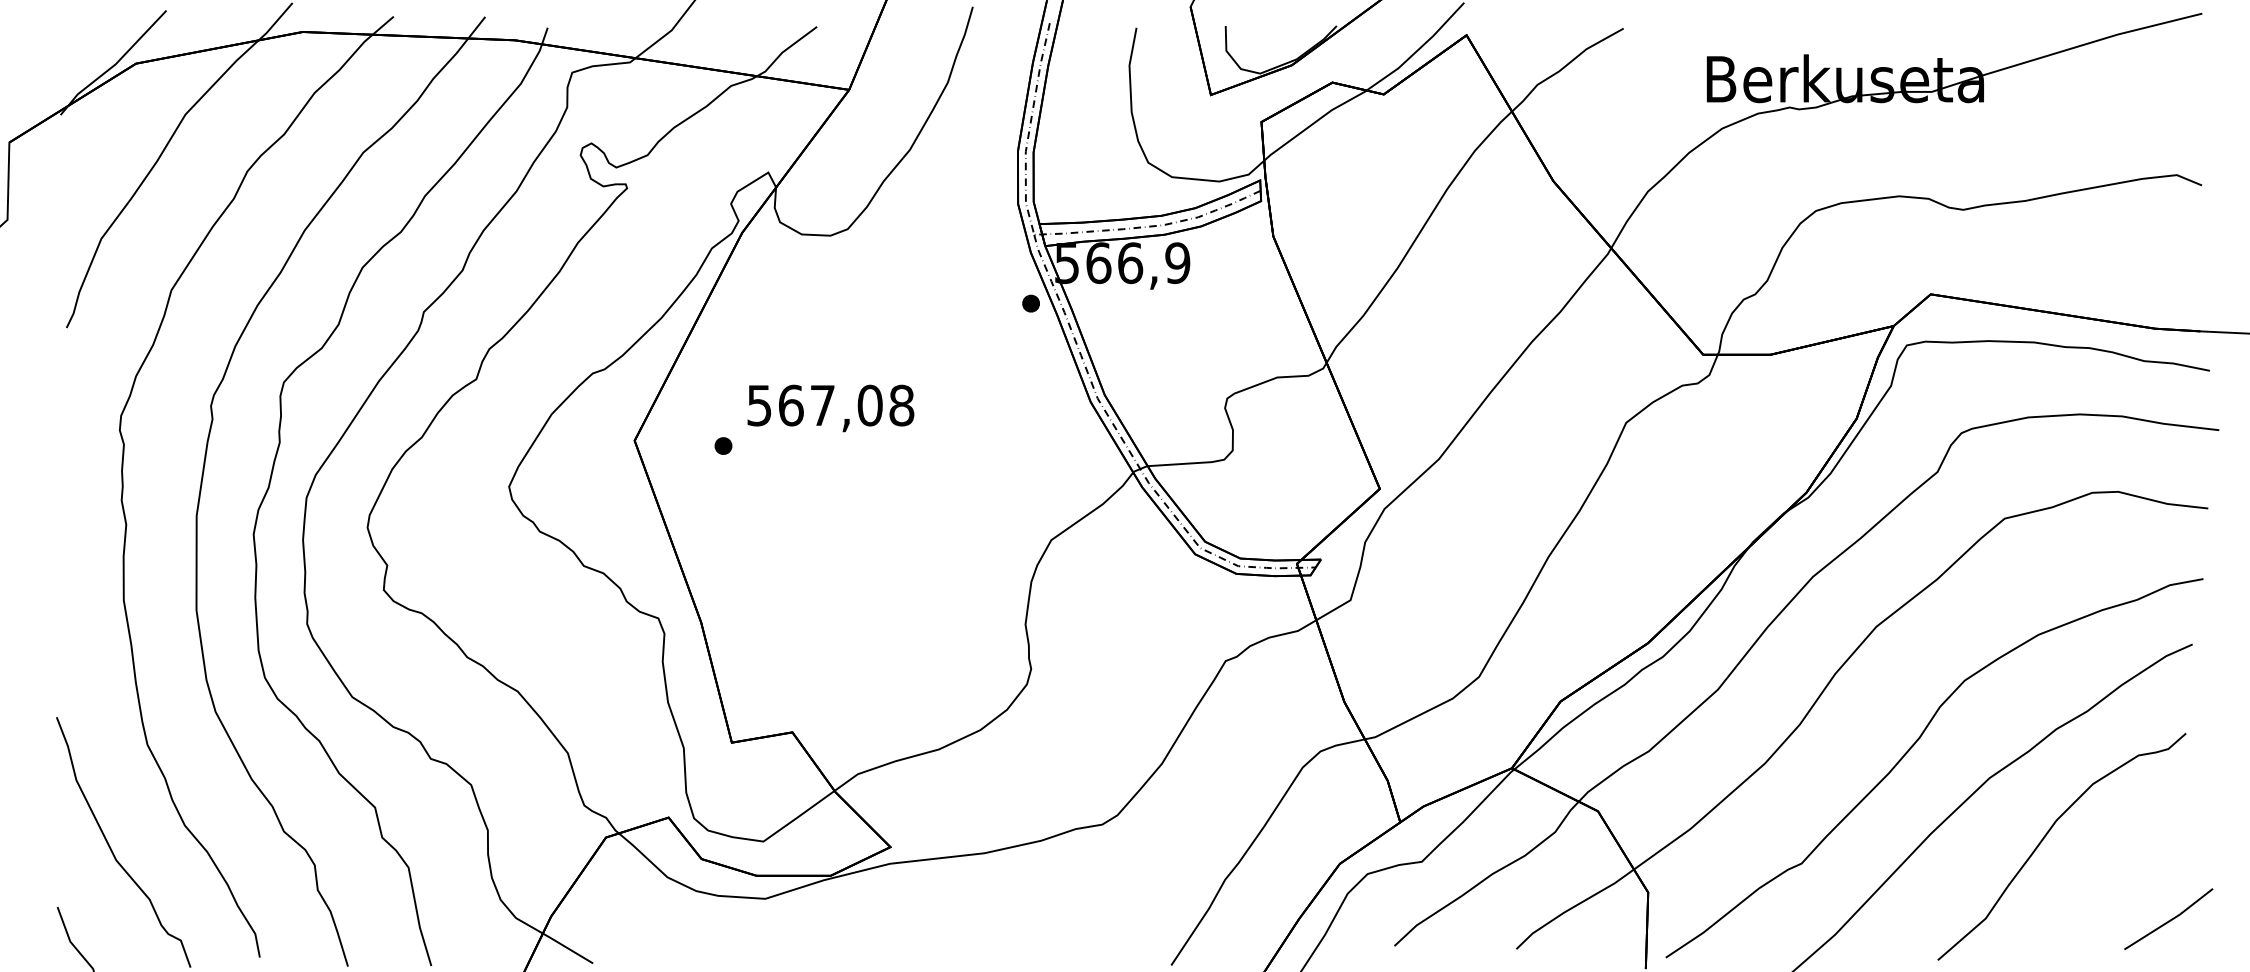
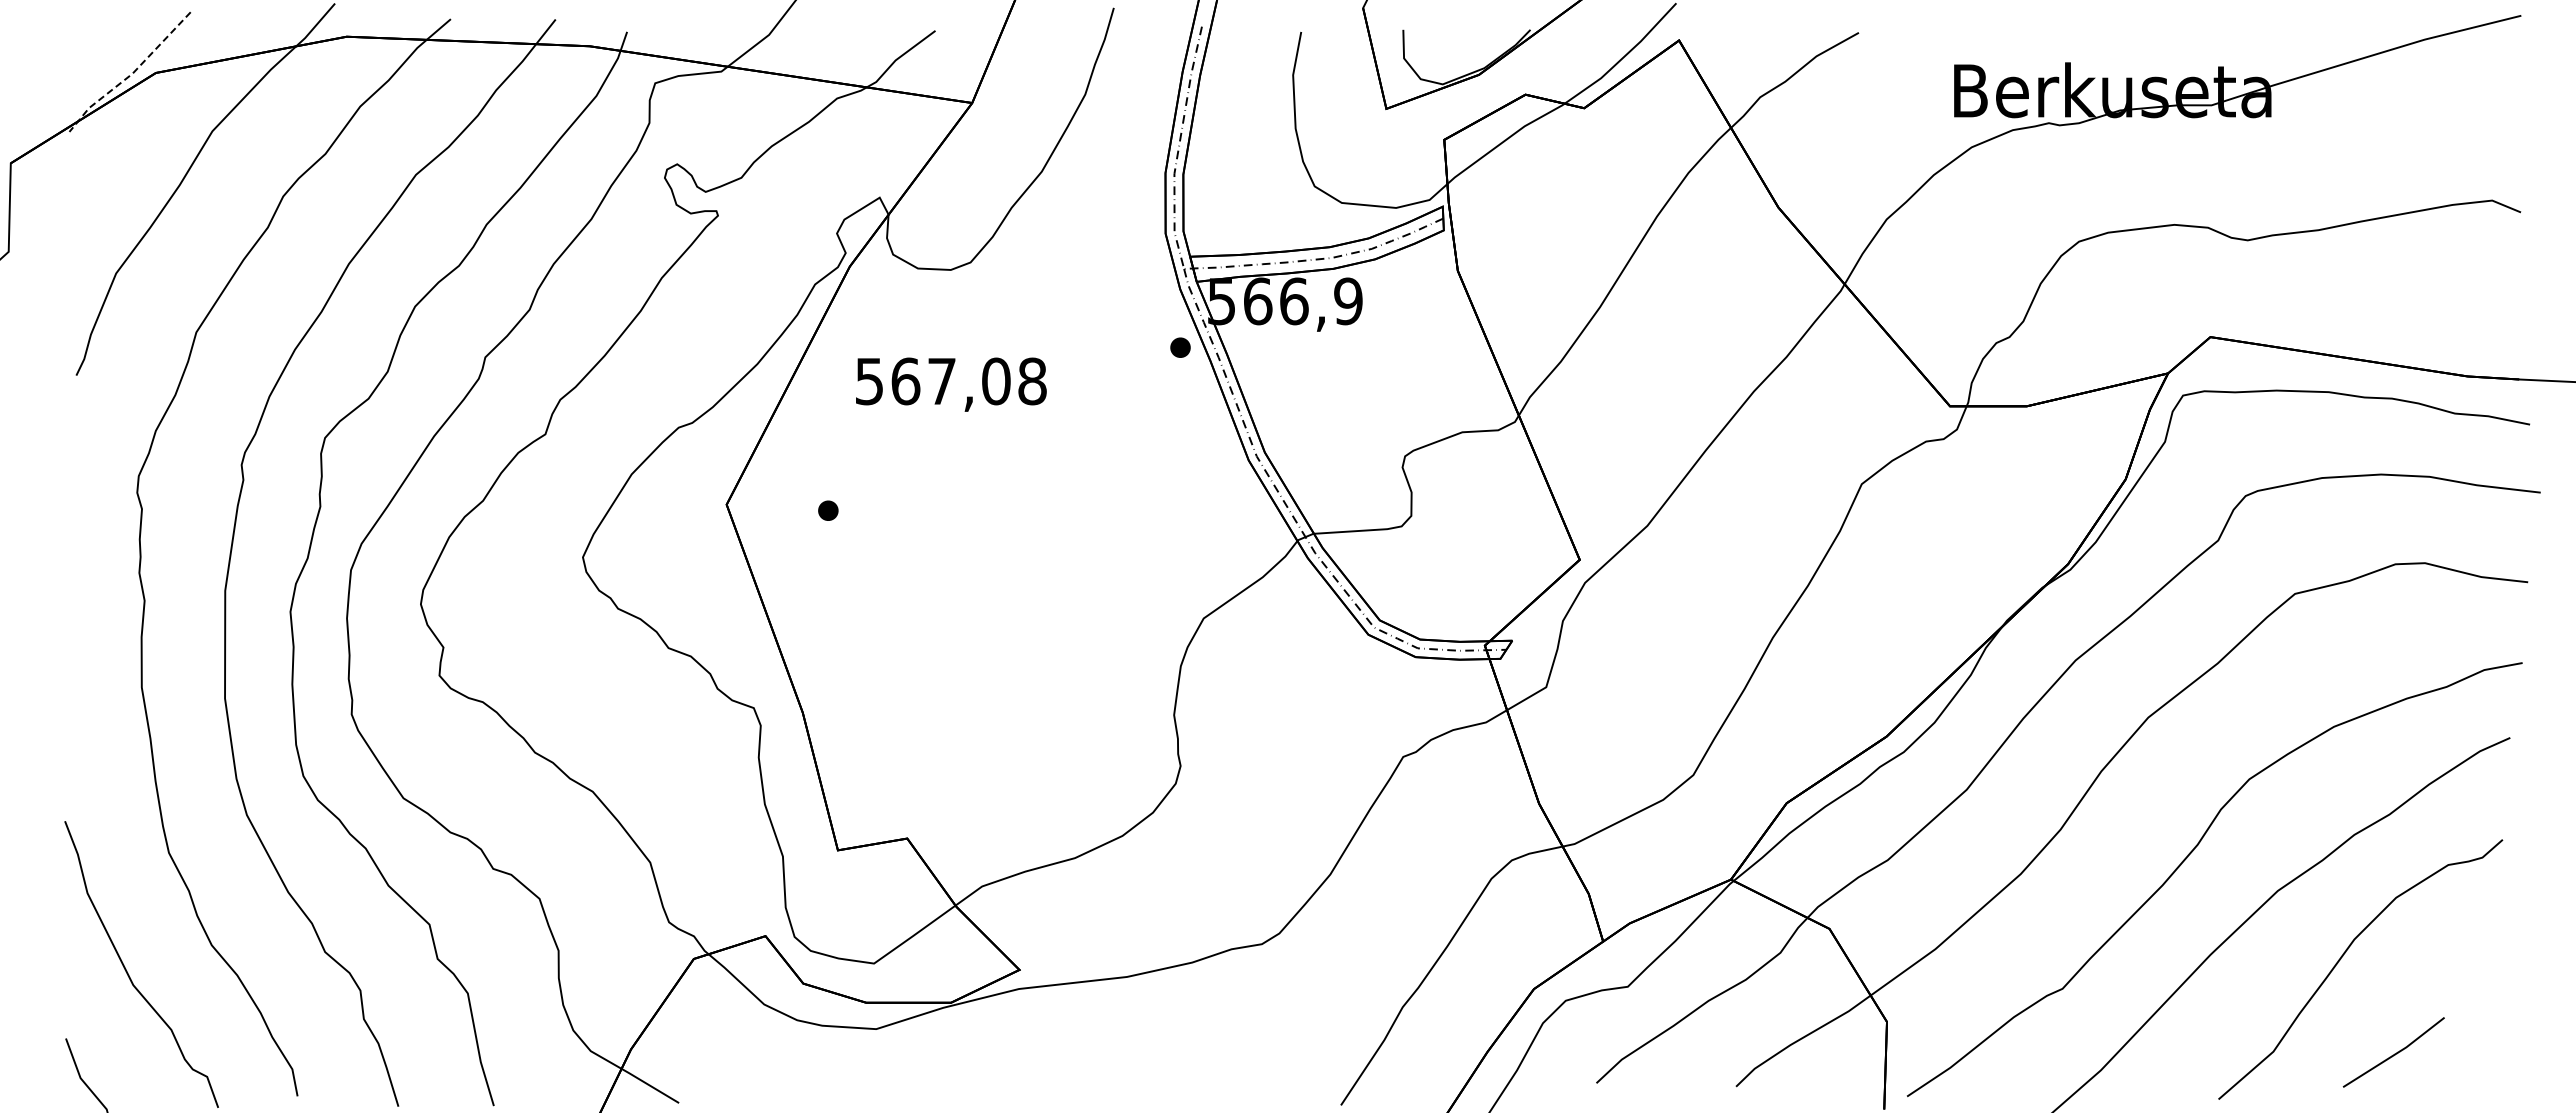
line: (114, 64) -> (131, 74), solid -> dashed
text: (831, 408) -> (951, 384), moved
line: (2169, 920) -> (2394, 1053), moved

